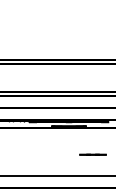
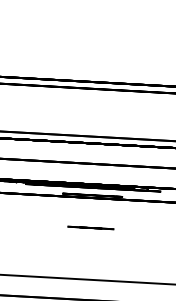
line: (92, 154) -> (90, 227), moved

